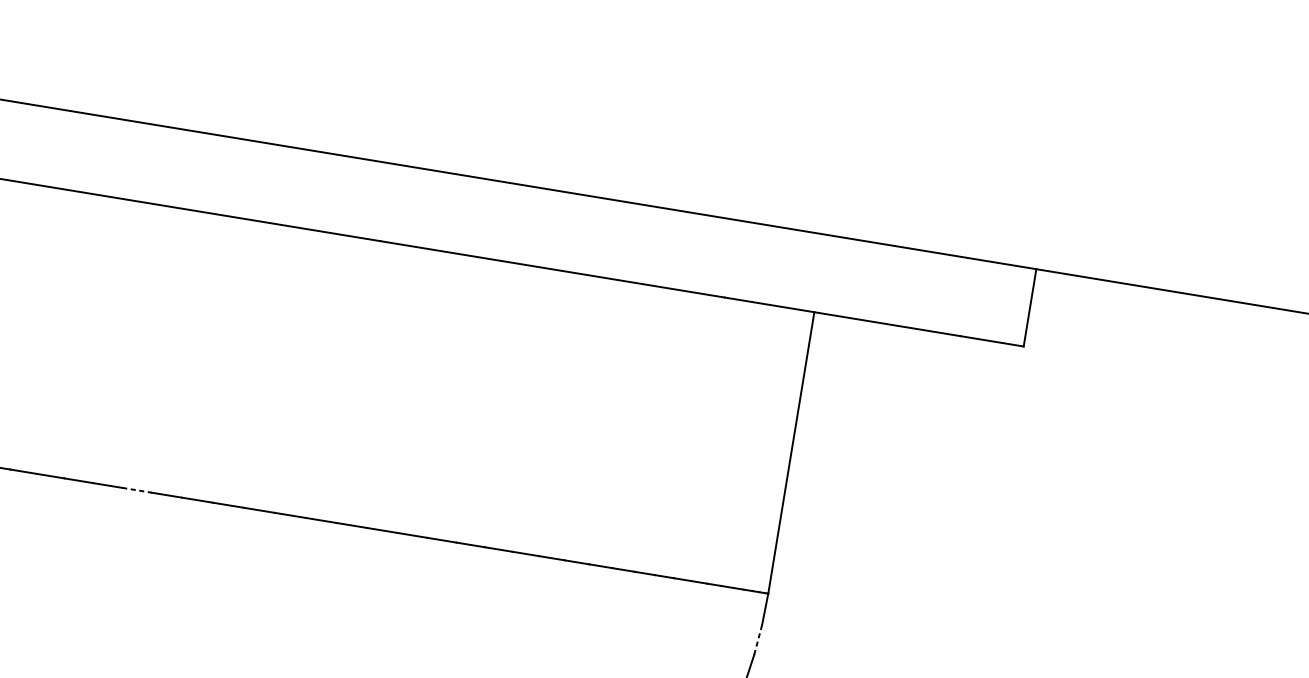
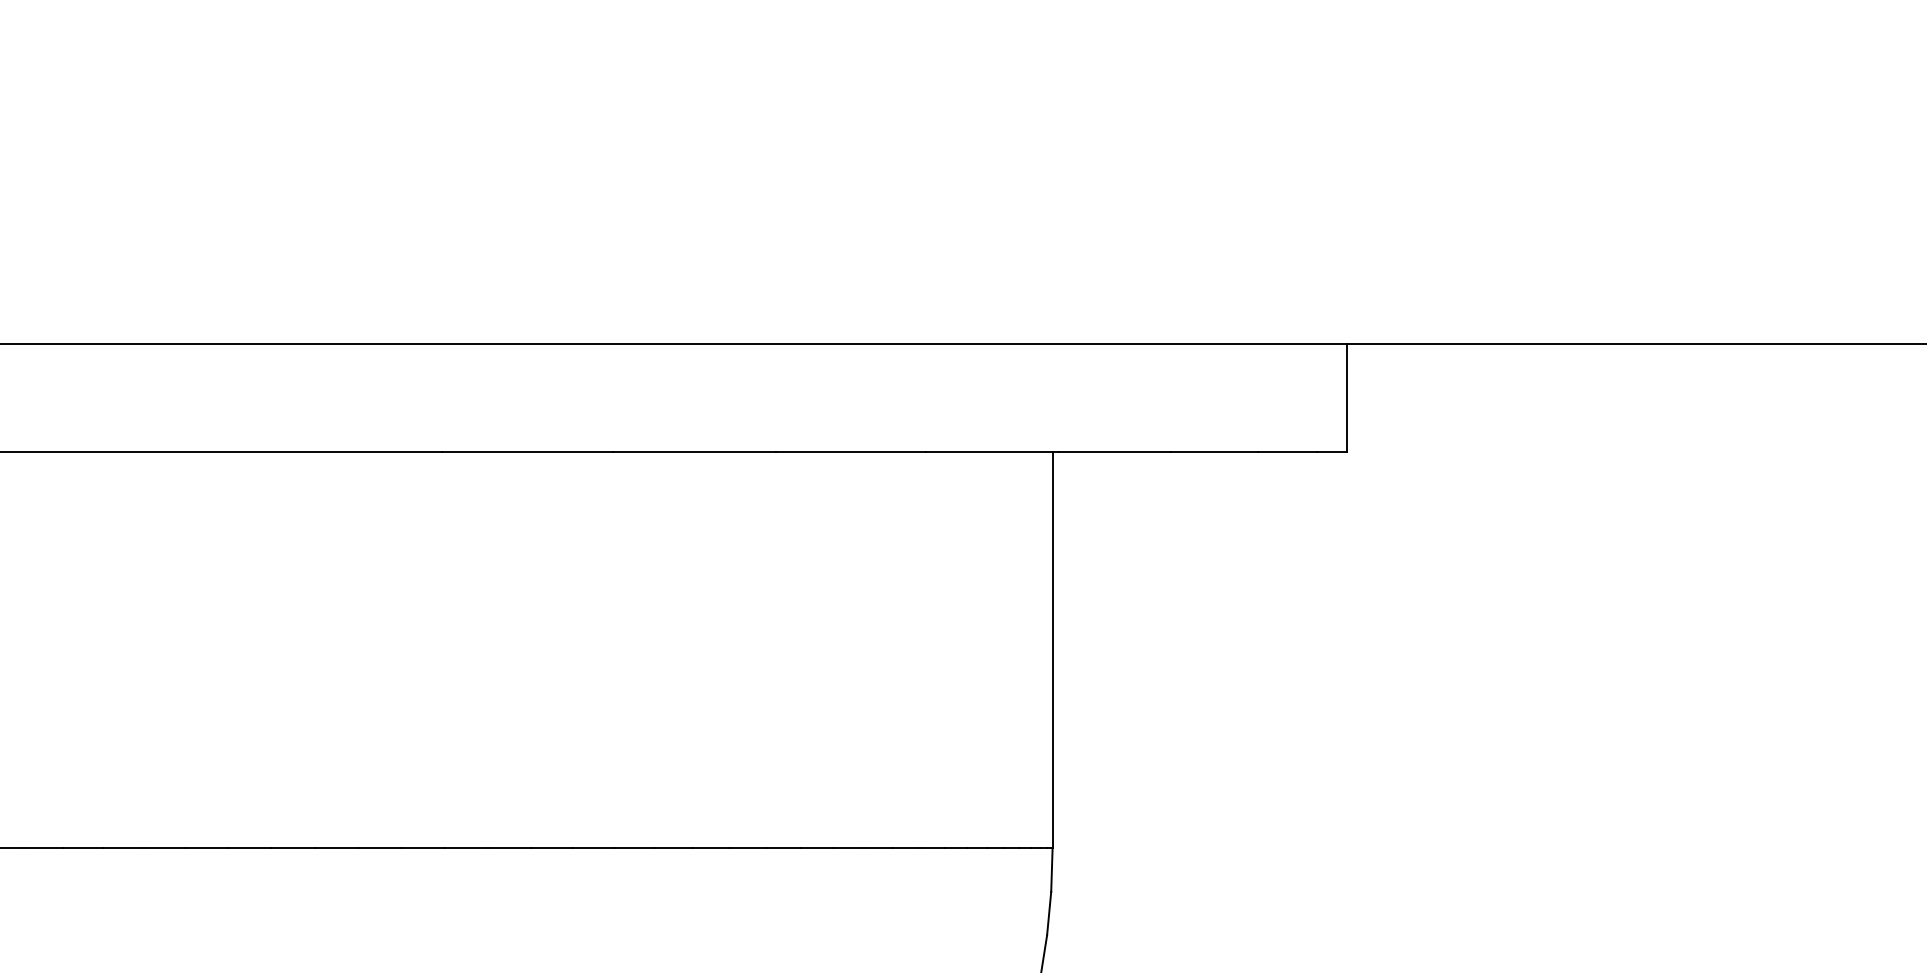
line: (136, 490) -> (164, 848), dashed -> solid
line: (758, 639) -> (1049, 913), dashed -> solid

